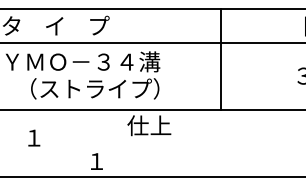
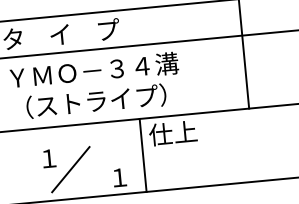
text: (95, 88) -> (96, 100), moved
line: (120, 142) -> (143, 154), added
line: (52, 149) -> (70, 169), added

